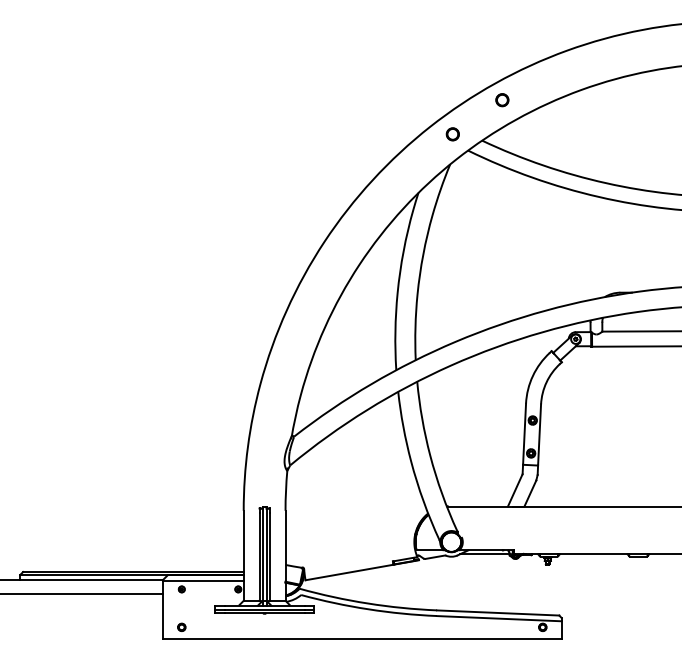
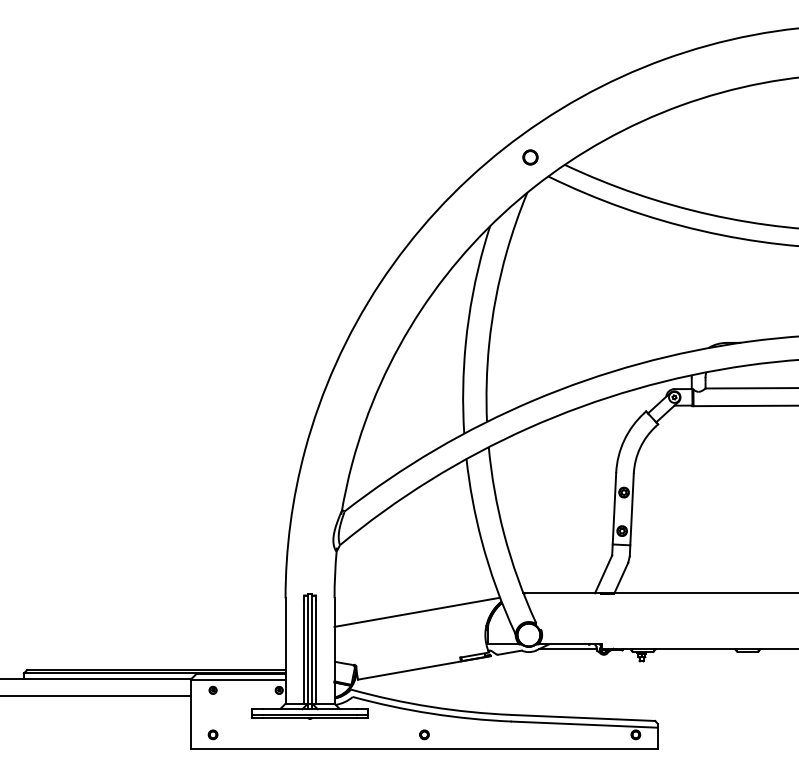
part: (502, 100) -> (588, 117), removed
line: (356, 522) -> (417, 611), added
part: (362, 627) -> (424, 734), added

